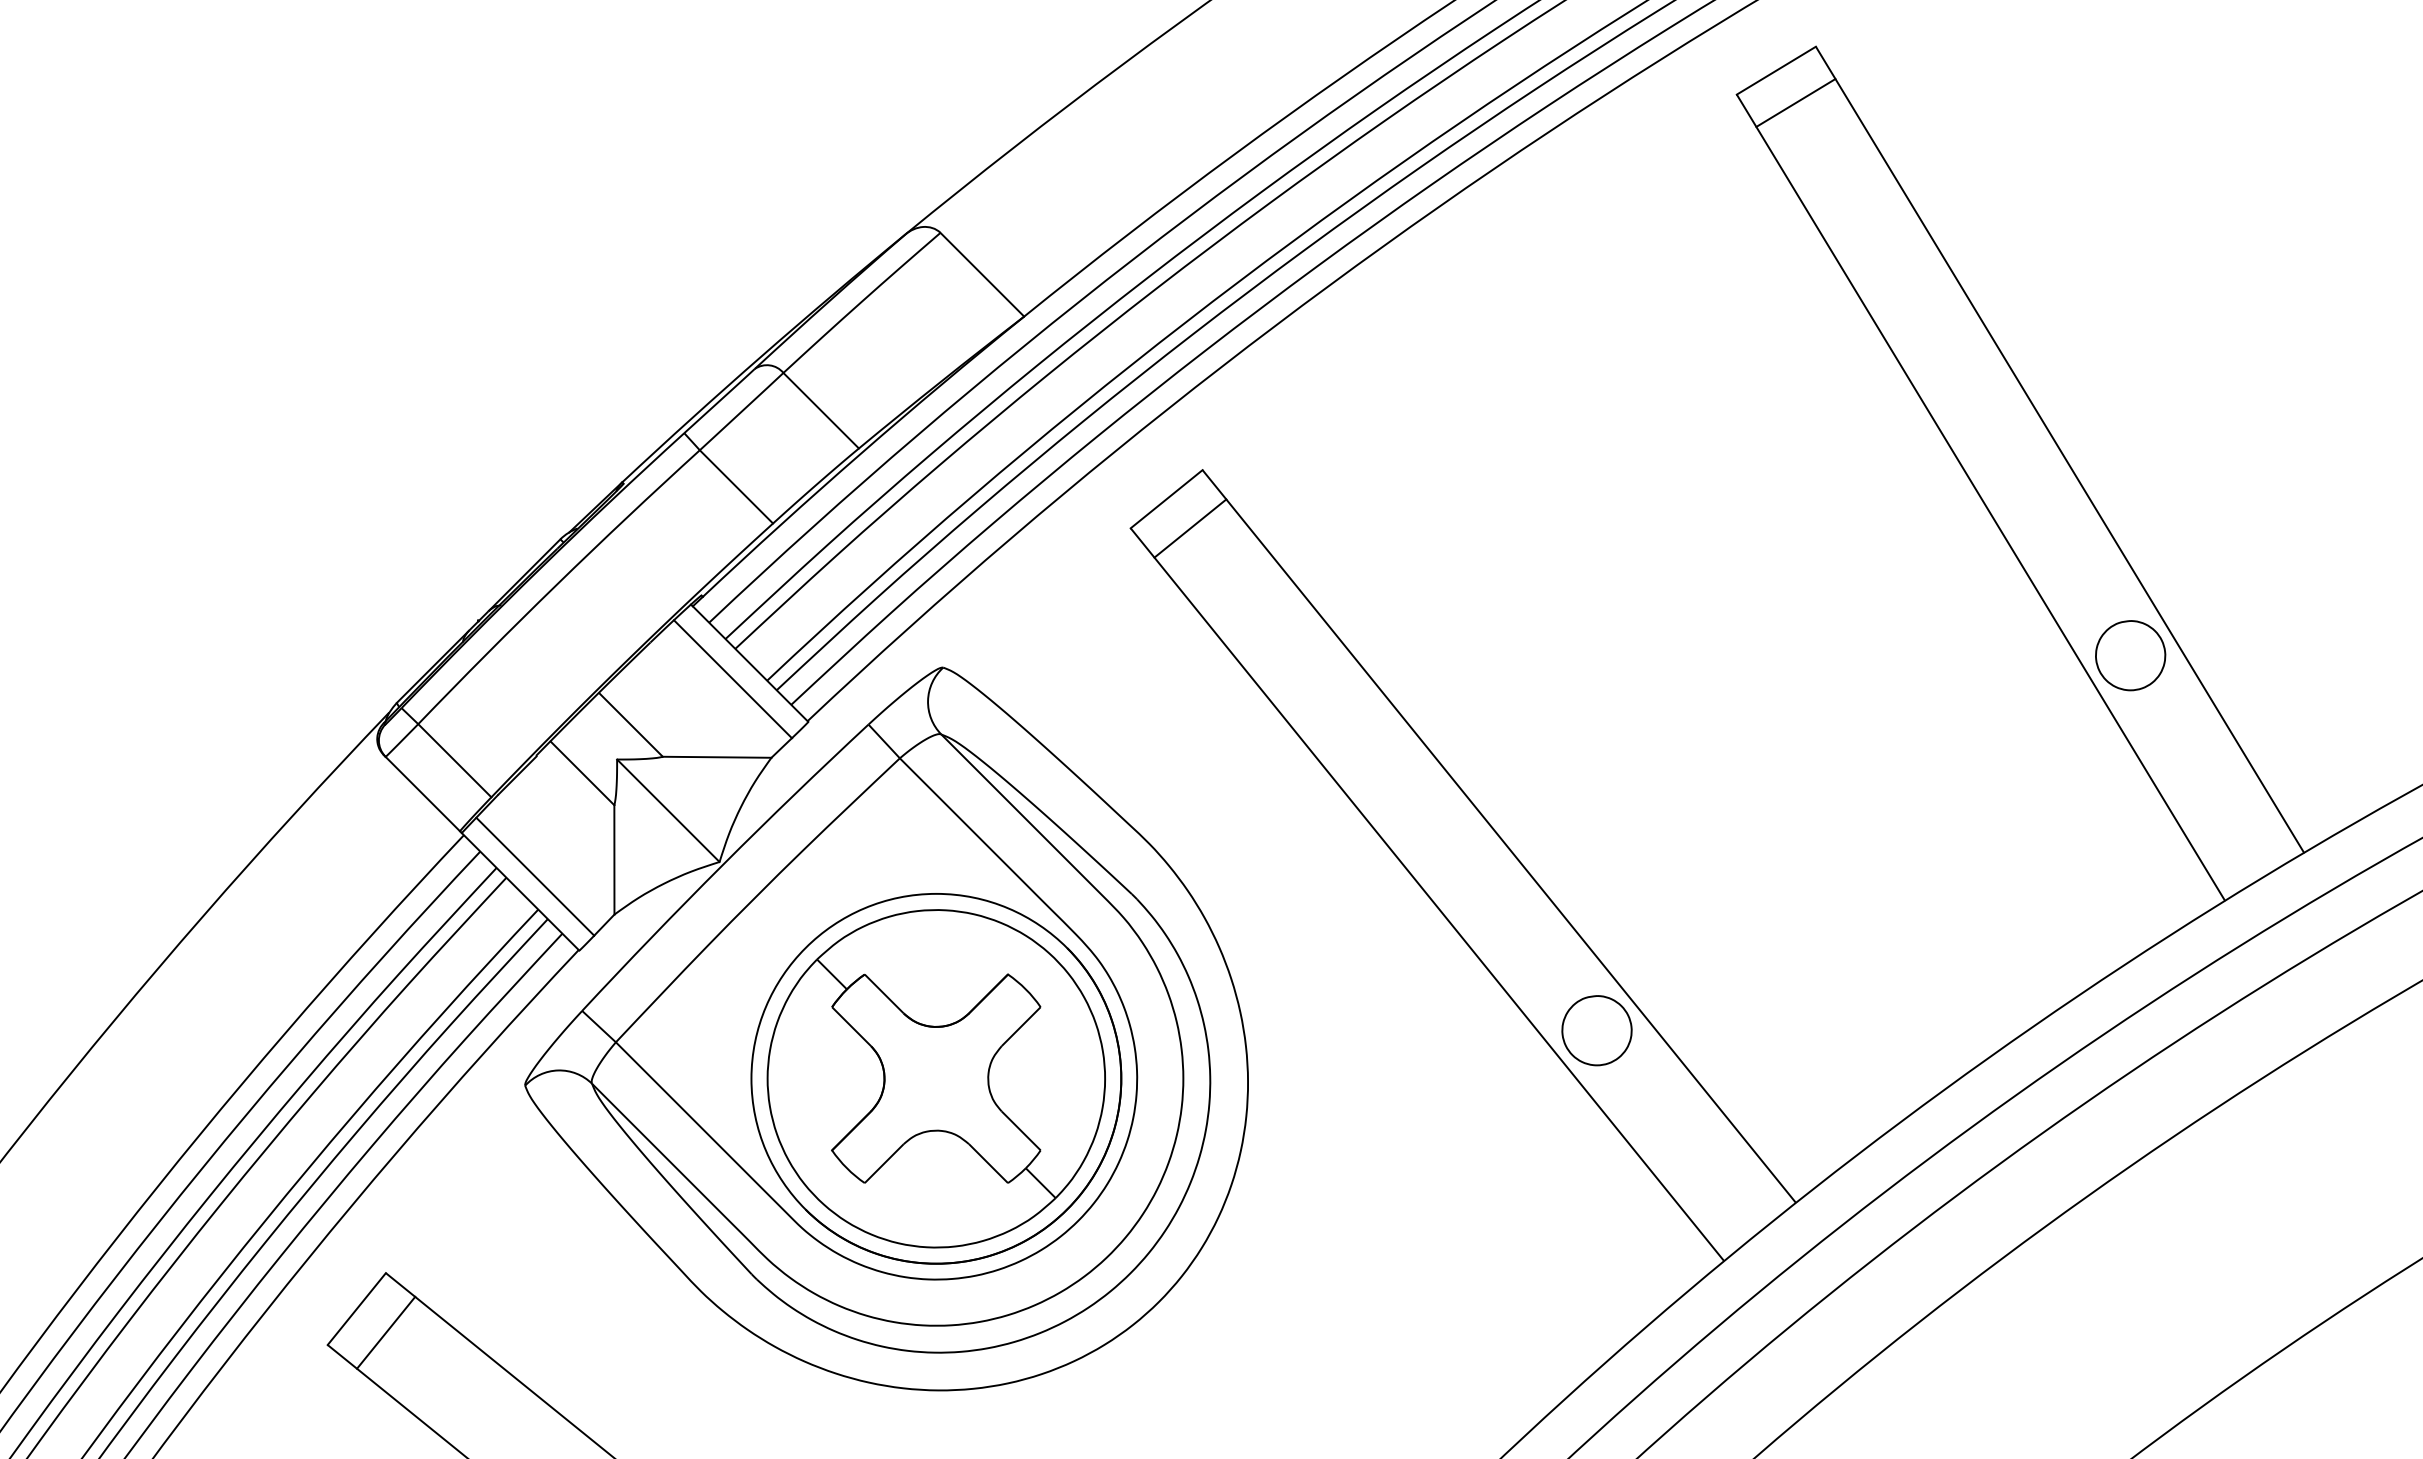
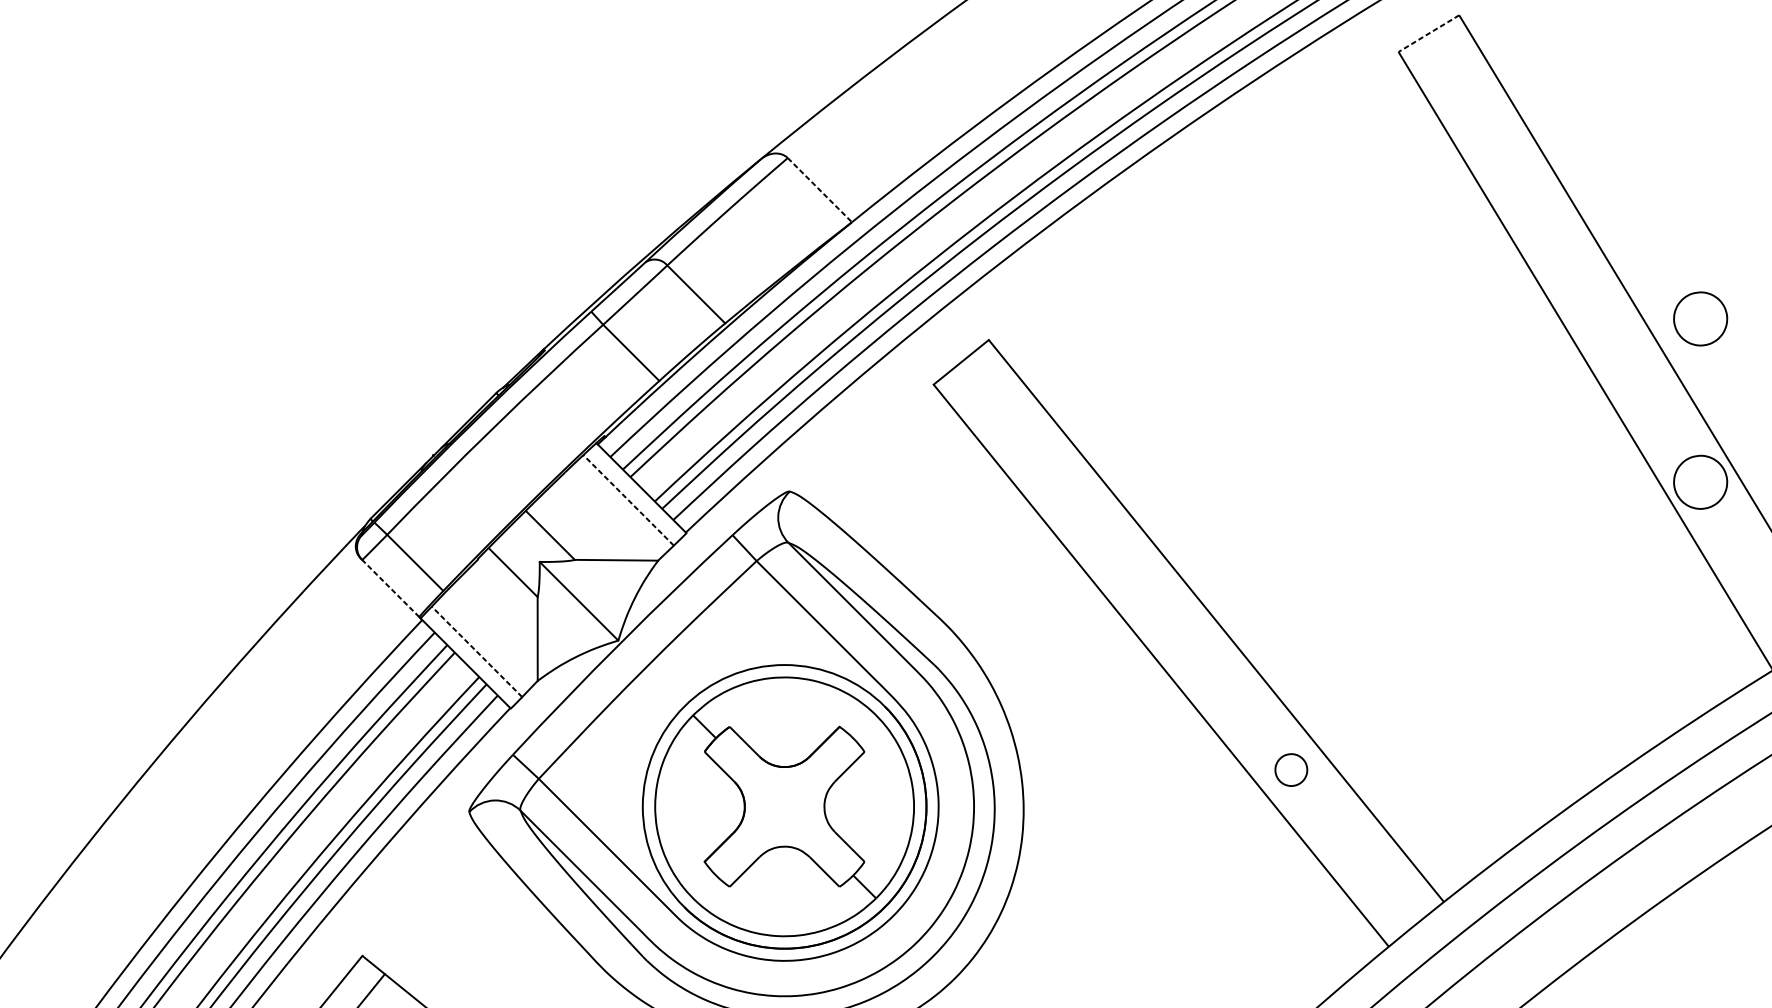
line: (1775, 70) -> (1428, 33), solid -> dashed
line: (1795, 102) -> (1443, 58), removed
line: (982, 275) -> (820, 190), solid -> dashed
part: (2130, 442) -> (1700, 318), added
line: (1190, 528) -> (979, 384), removed
line: (732, 678) -> (628, 499), solid -> dashed
line: (422, 794) -> (390, 588), solid -> dashed
line: (534, 876) -> (476, 651), solid -> dashed
part: (1596, 1030) -> (1290, 769), size x0.6

